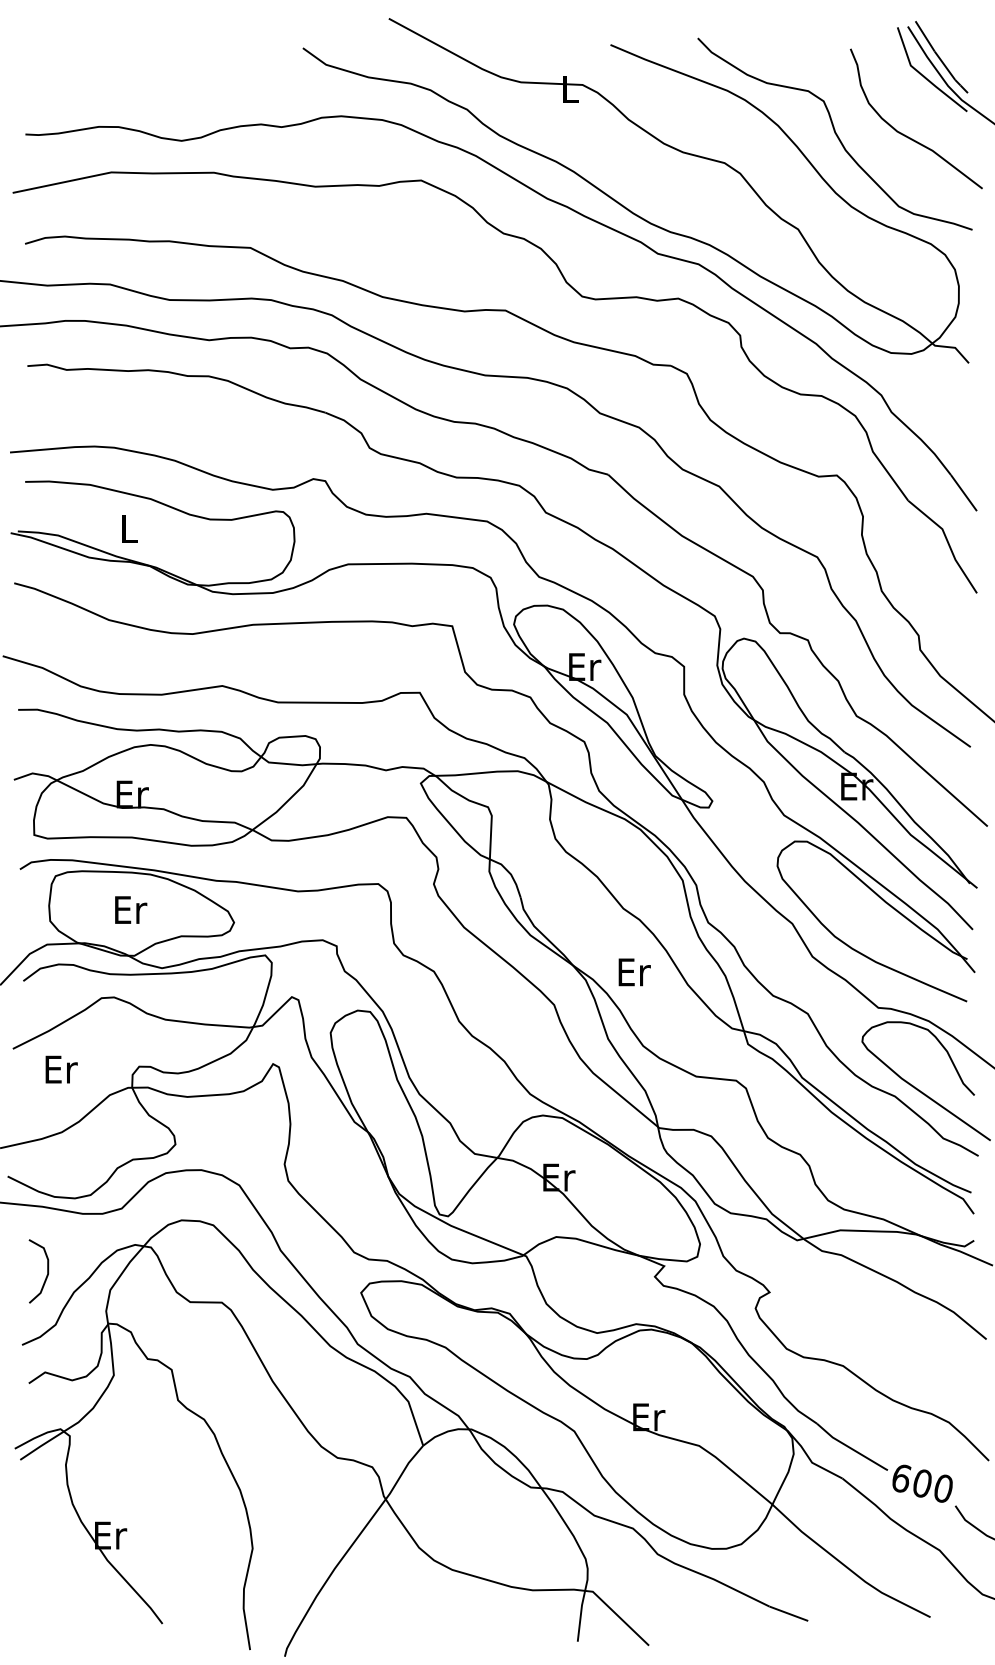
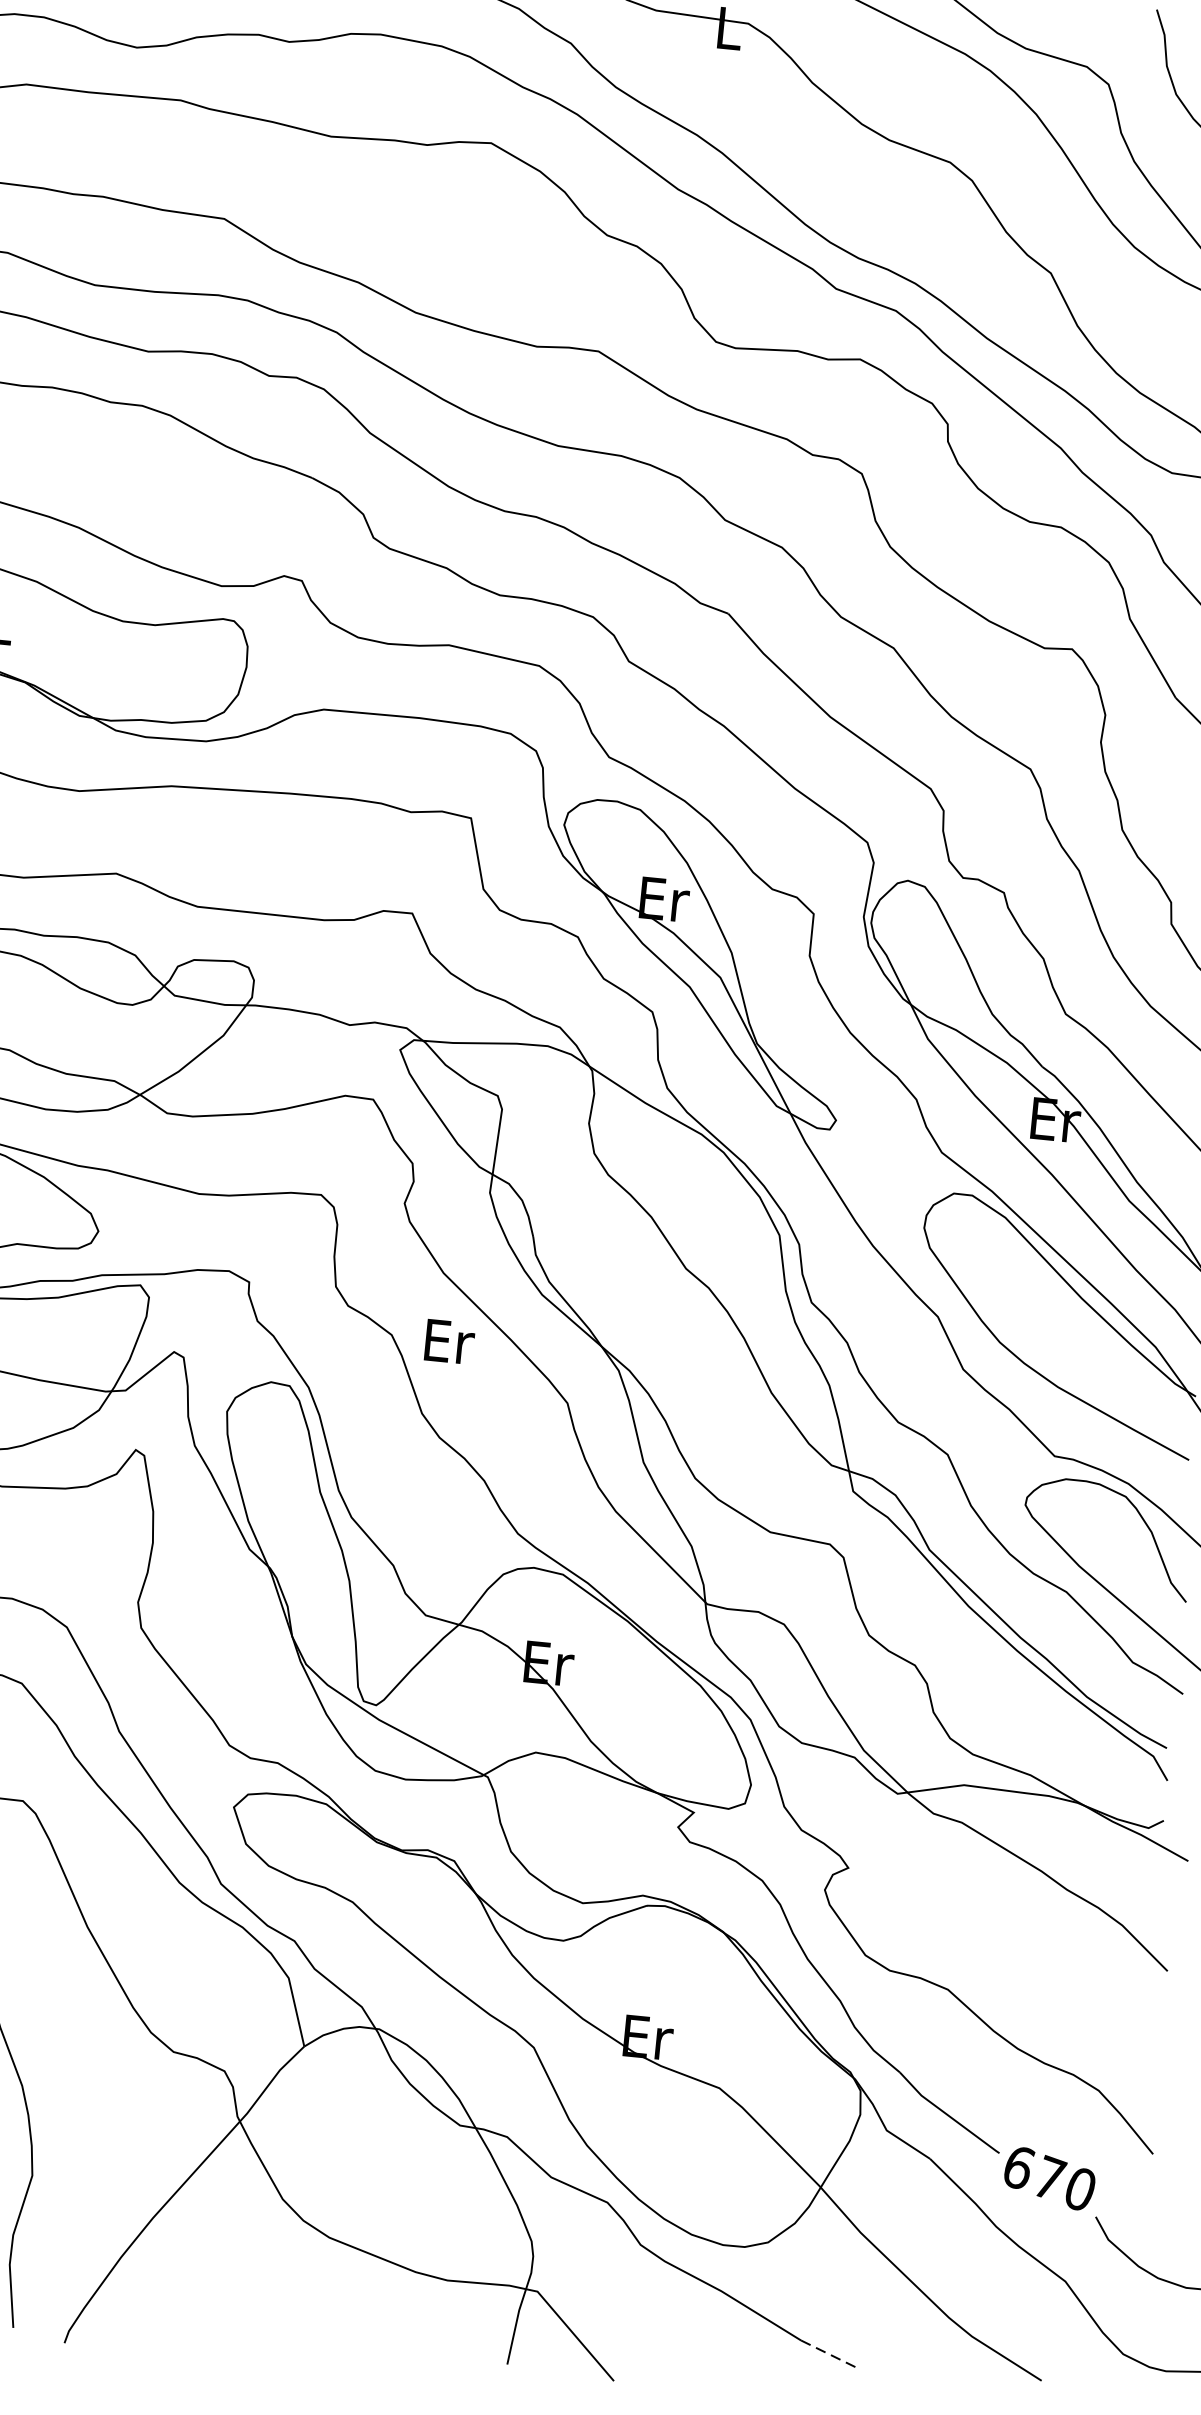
text: (634, 972) -> (449, 1342), moved
text: (923, 1482) -> (1051, 2176), 600 -> 670
line: (788, 1613) -> (828, 2353), solid -> dashed

